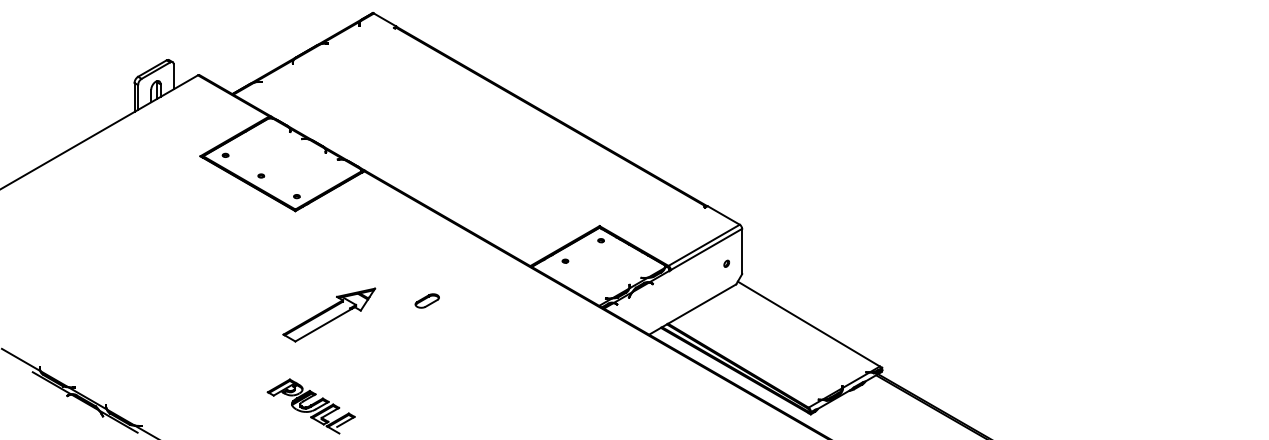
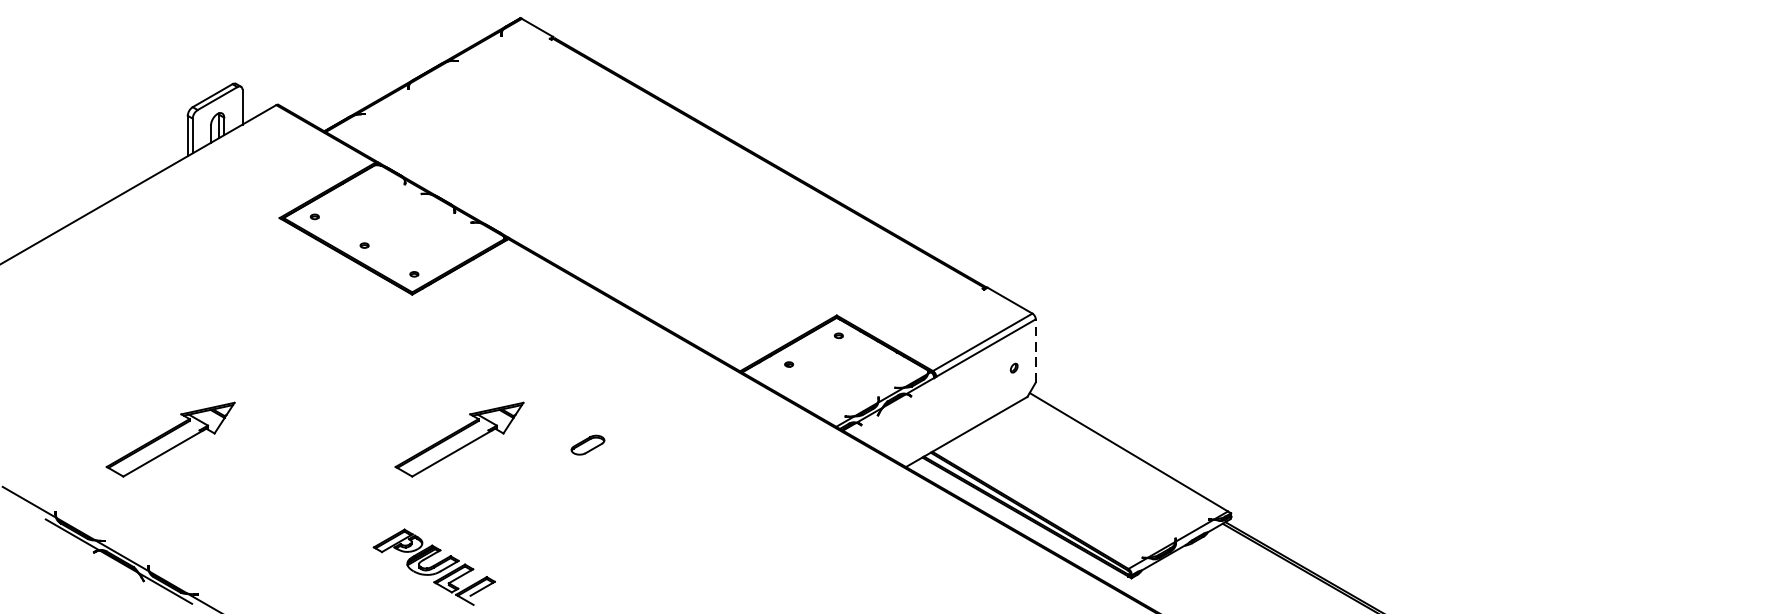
line: (742, 251) -> (1036, 350), solid -> dashed
part: (426, 300) -> (586, 444), moved
part: (122, 314) -> (170, 438), added

